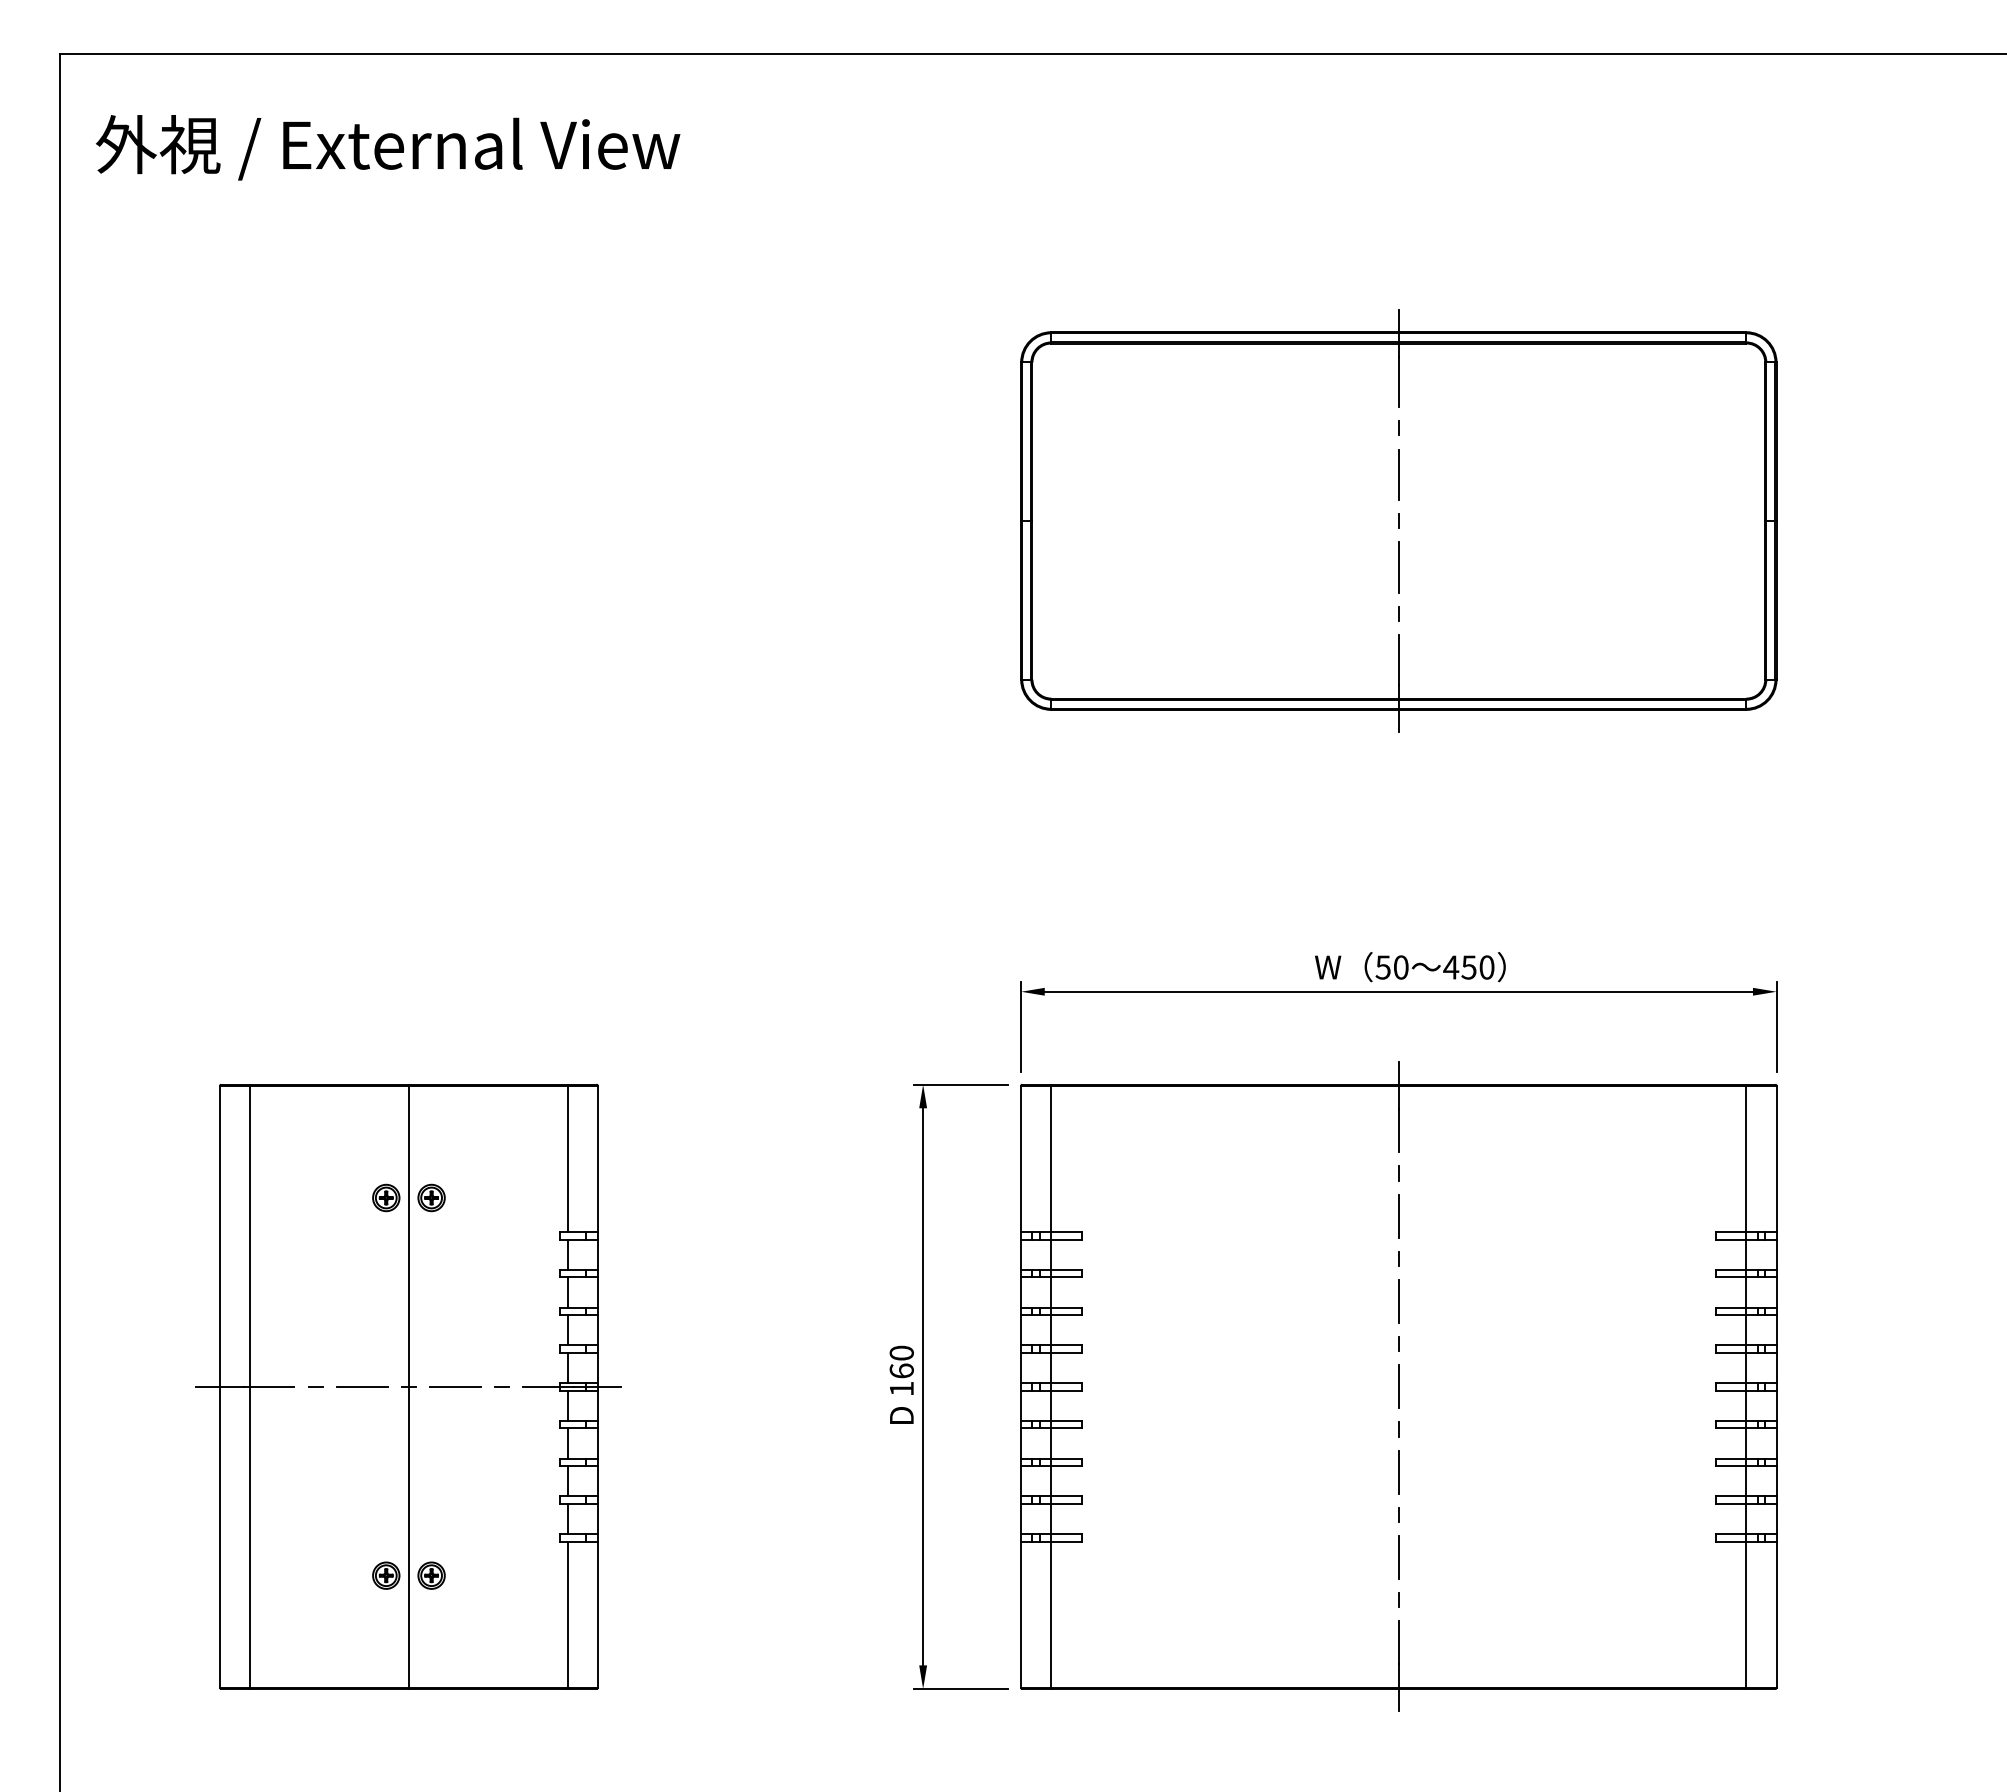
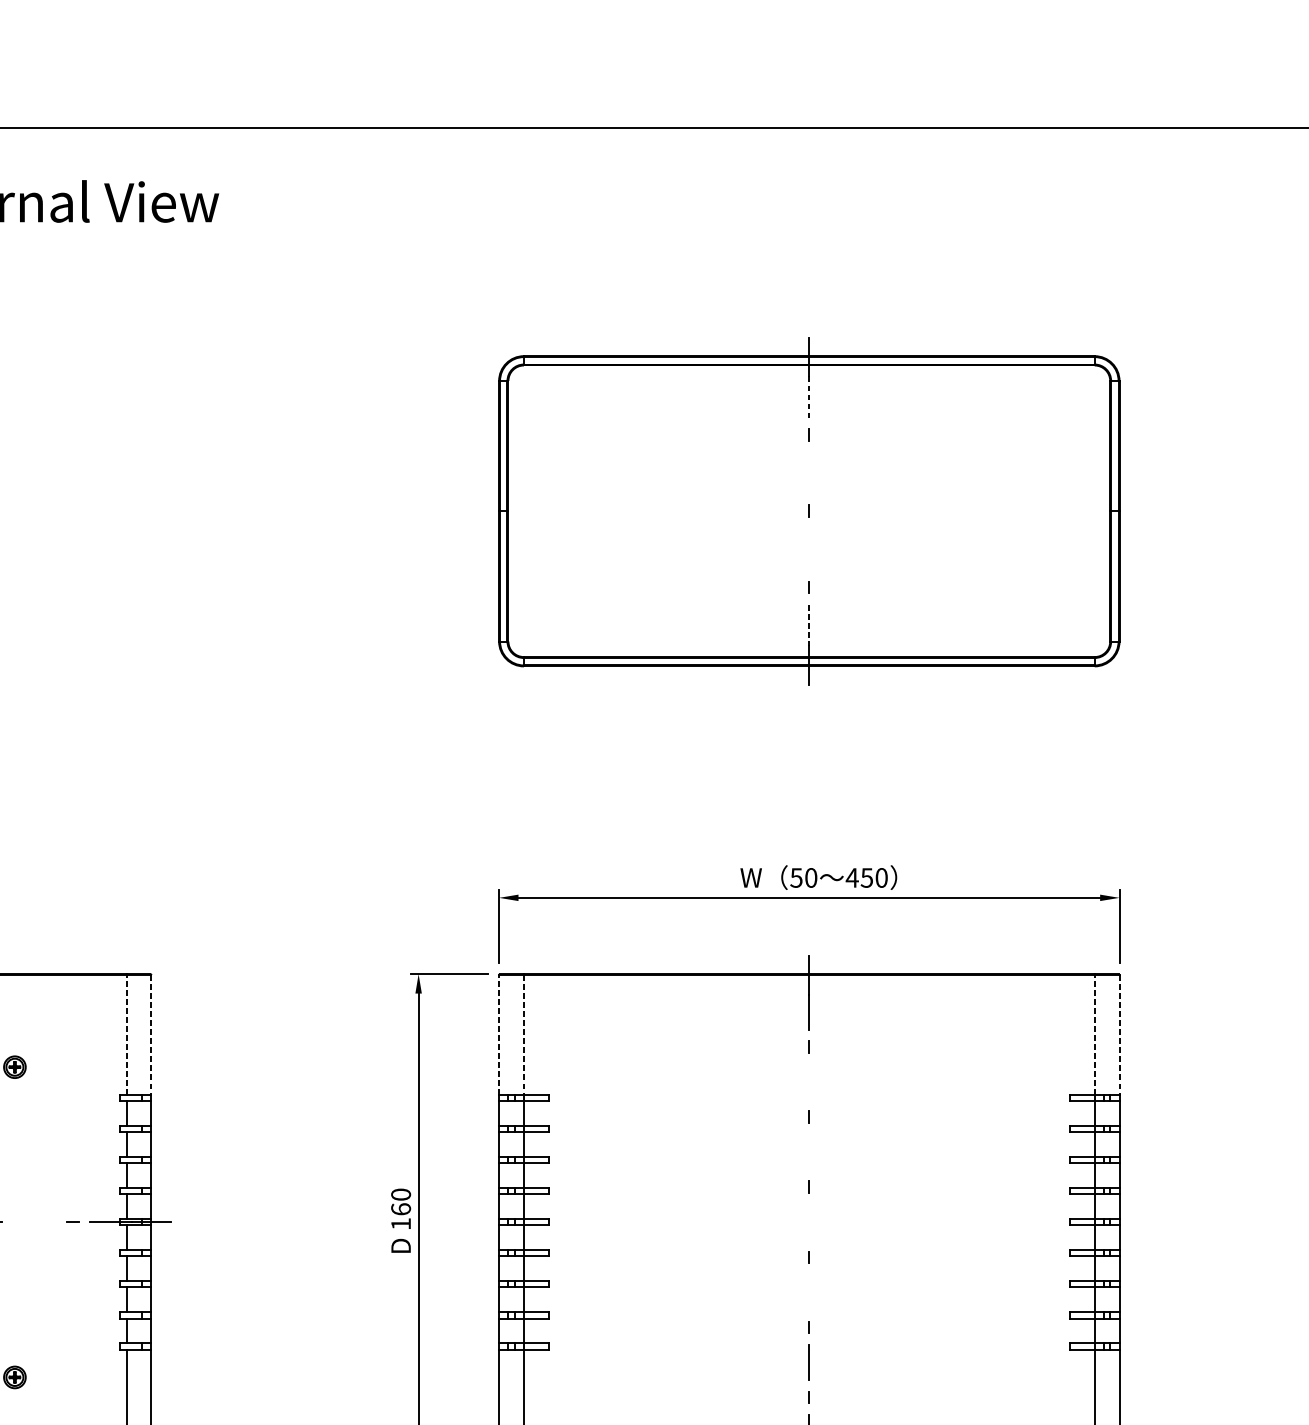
line: (1398, 382) -> (809, 397), solid -> dashed
line: (1398, 474) -> (809, 473), removed
line: (1398, 567) -> (809, 549), removed
line: (1398, 660) -> (809, 625), solid -> dashed
line: (567, 1158) -> (126, 1034), solid -> dashed
line: (1021, 1158) -> (499, 1034), solid -> dashed
line: (1746, 1158) -> (1094, 1034), solid -> dashed
line: (597, 1159) -> (151, 1035), solid -> dashed
line: (1051, 1159) -> (524, 1035), solid -> dashed
line: (1776, 1159) -> (1119, 1035), solid -> dashed
line: (1398, 1215) -> (809, 1081), removed
line: (1398, 1301) -> (809, 1152), removed
line: (455, 1386) -> (34, 1222), removed
line: (1398, 1386) -> (809, 1222), removed
line: (1398, 1471) -> (809, 1291), removed

